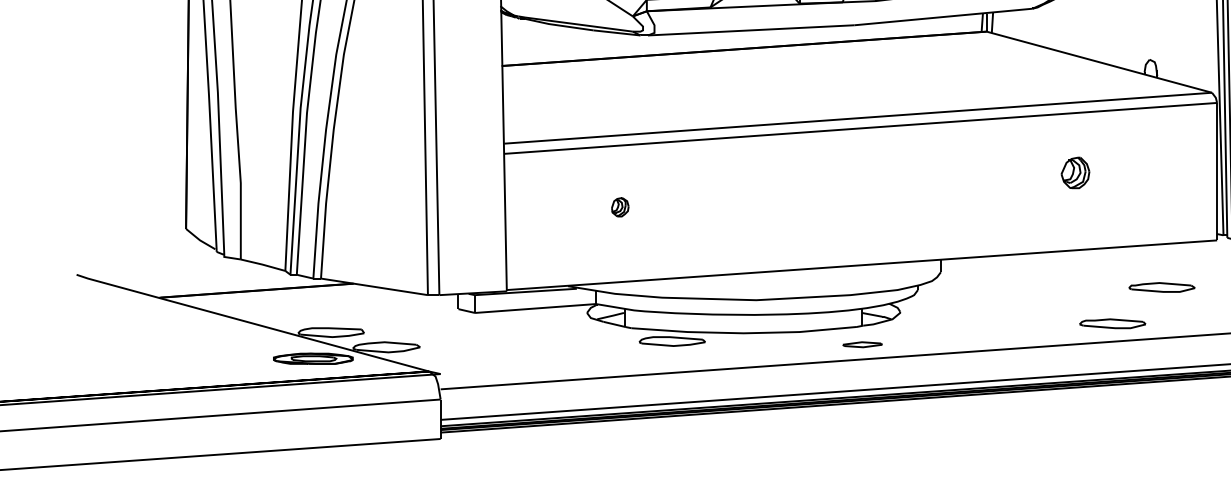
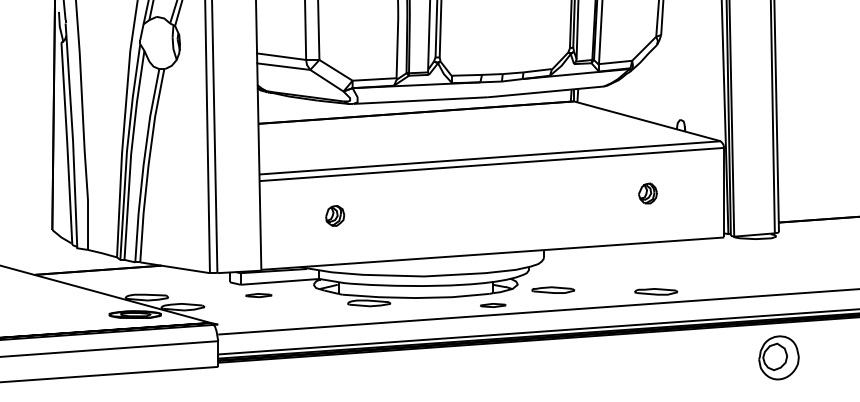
part: (1074, 172) -> (647, 193), moved
part: (620, 206) -> (335, 215), size x1.67
part: (1162, 286) -> (553, 289), moved
part: (502, 329) -> (258, 295), added

